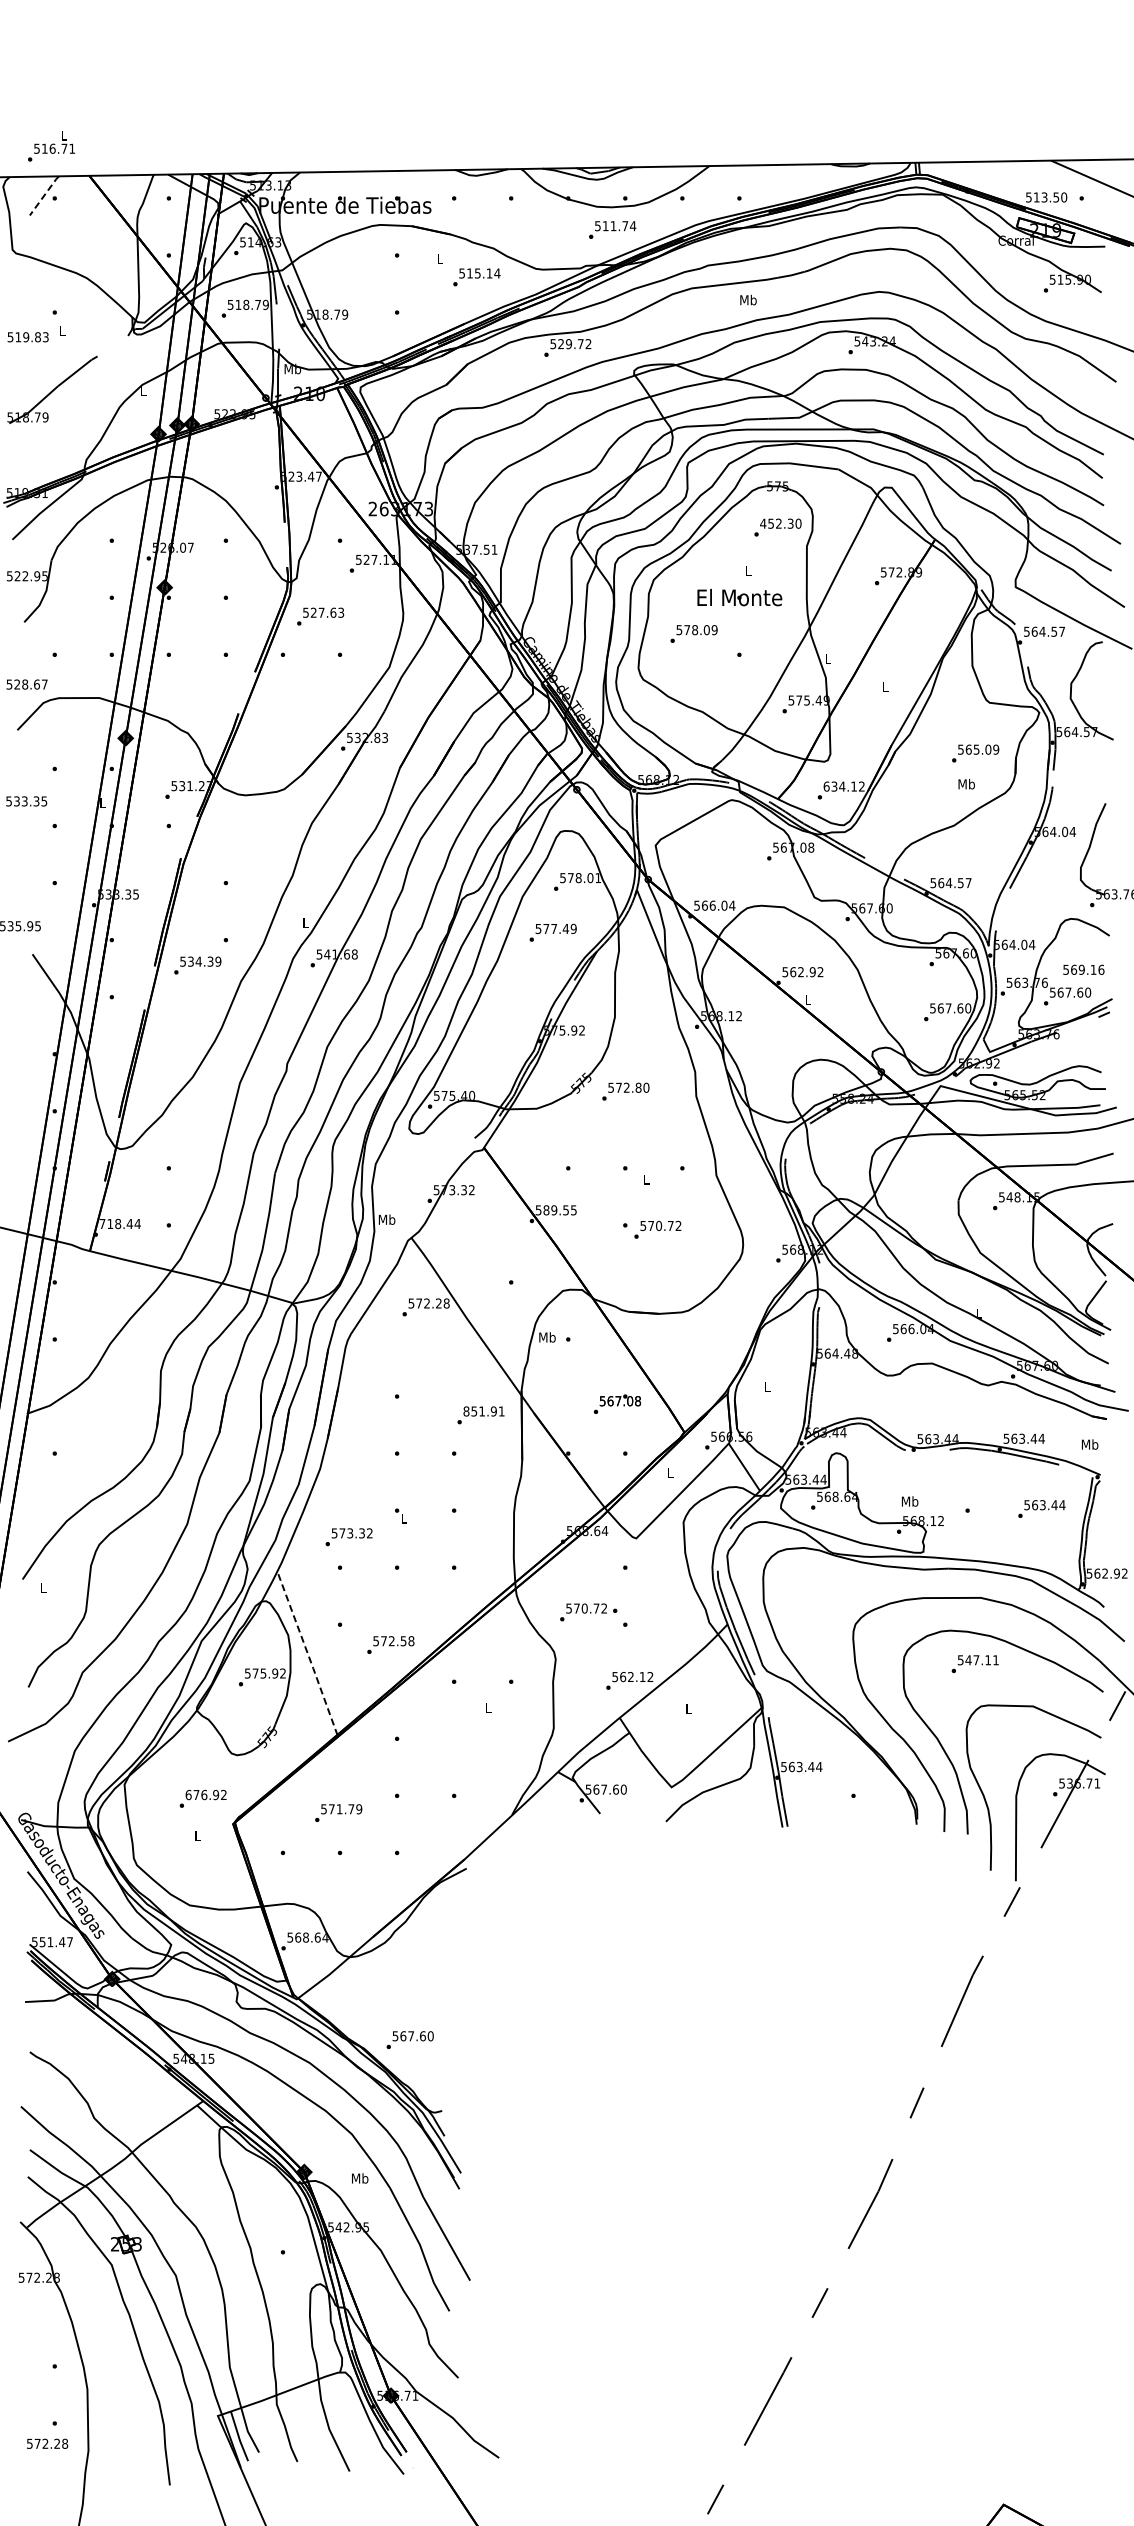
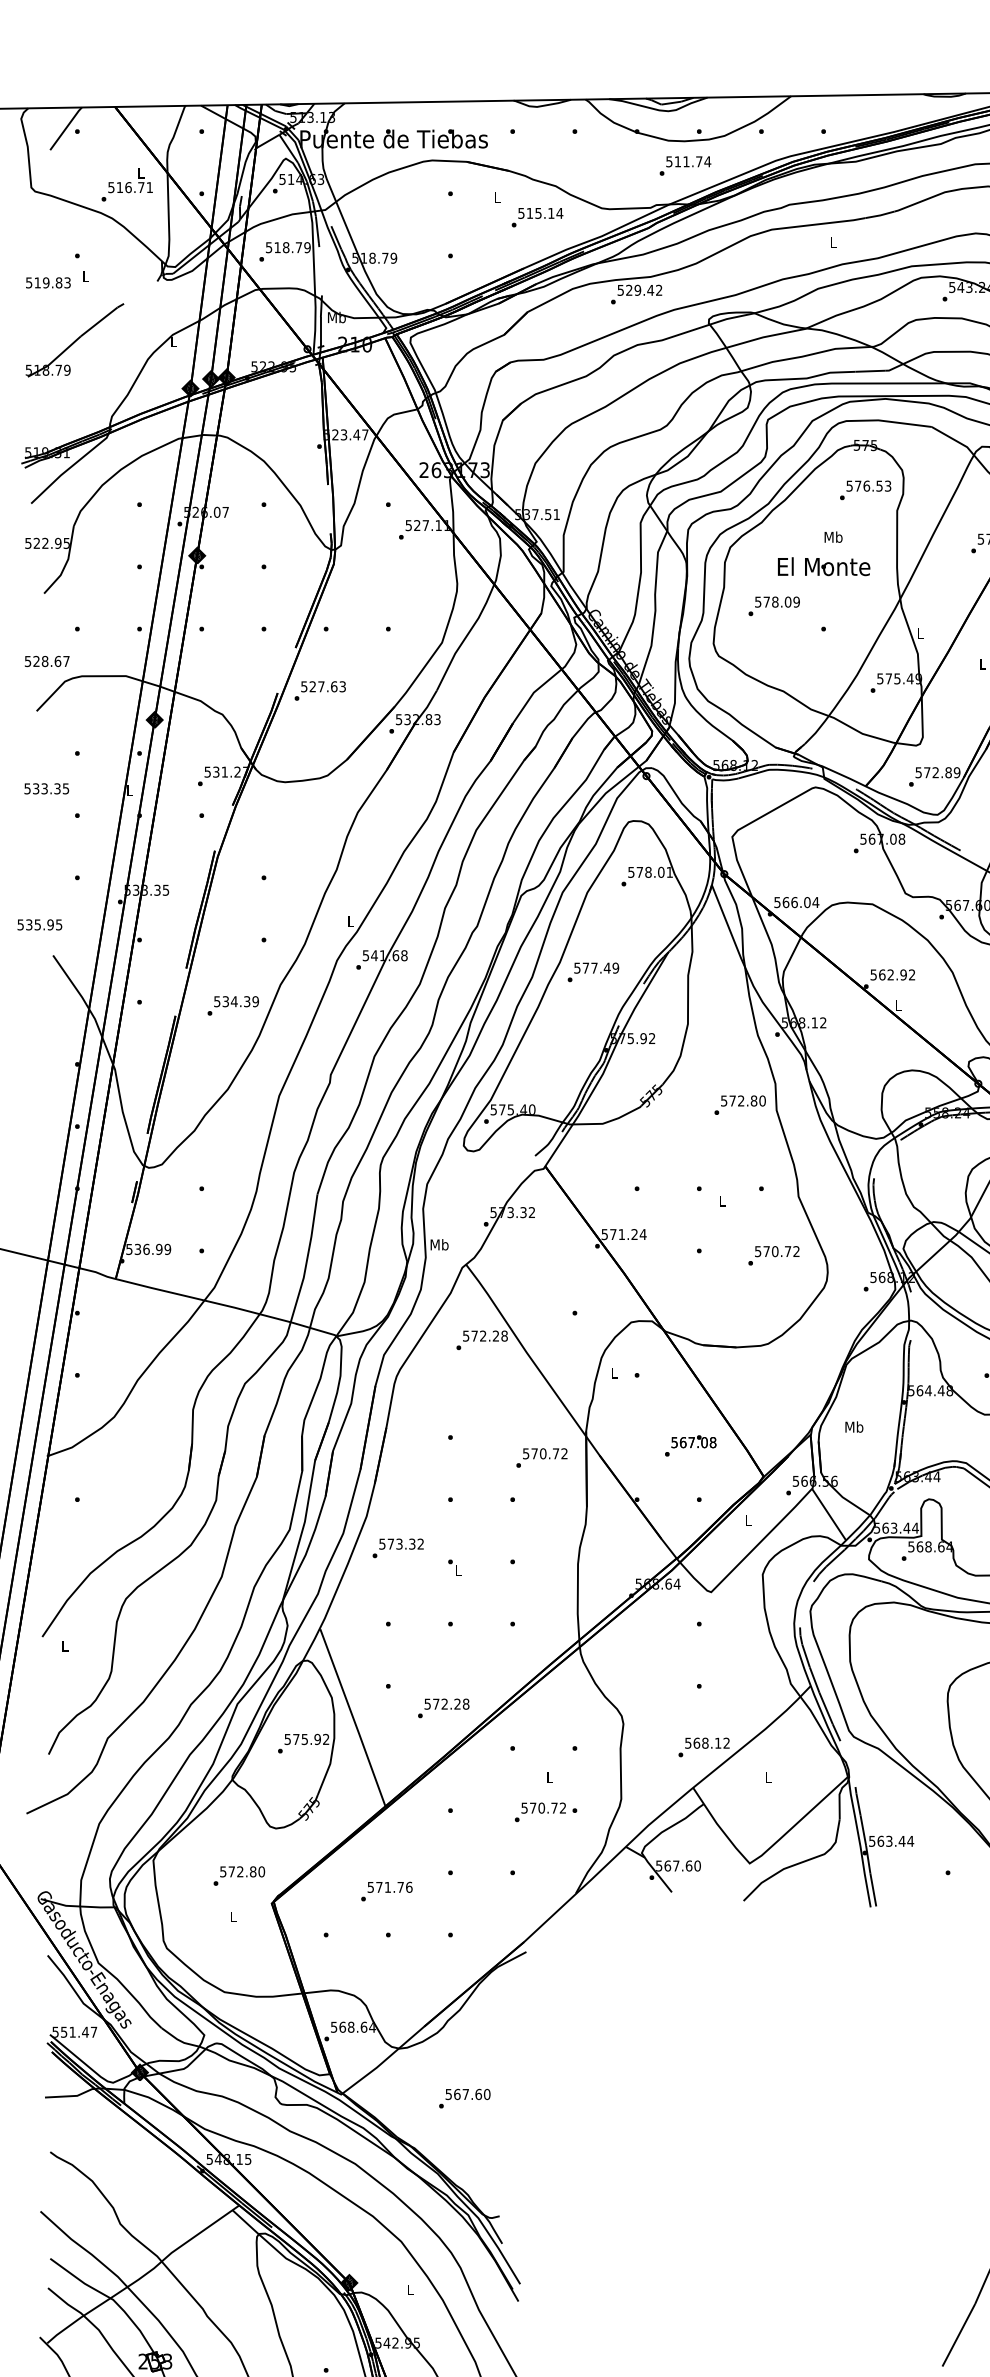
text: (51, 146) -> (127, 185), moved
line: (44, 195) -> (66, 128), dashed -> solid
text: (748, 299) -> (833, 241), Mb -> L
text: (580, 344) -> (650, 290), 529.72 -> 529.42
text: (780, 523) -> (868, 485), 452.30 -> 576.53
text: (748, 570) -> (833, 537), L -> Mb
text: (320, 616) -> (320, 690), moved
text: (843, 786) -> (937, 772), 634.12 -> 572.89
text: (552, 932) -> (592, 972), moved
text: (197, 965) -> (232, 1005), moved
text: (625, 1091) -> (739, 1105), moved
text: (560, 1210) -> (628, 1234), 589.55 -> 571.24
text: (119, 1223) -> (147, 1248), 718.44 -> 536.99
text: (657, 1229) -> (773, 1255), moved
text: (547, 1337) -> (614, 1373), Mb -> L
text: (767, 1386) -> (854, 1426), L -> Mb
text: (483, 1411) -> (544, 1453), 851.91 -> 570.72
text: (348, 1537) -> (397, 1548), moved
text: (588, 1612) -> (545, 1812), moved
text: (403, 1641) -> (457, 1704), 572.58 -> 572.28
line: (308, 1654) -> (353, 1718), dashed -> solid
text: (630, 1677) -> (704, 1743), 562.12 -> 568.12
text: (205, 1794) -> (241, 1871), 676.92 -> 572.80
text: (359, 1809) -> (409, 1887), 571.79 -> 571.76
text: (409, 2039) -> (464, 2098), moved
text: (360, 2178) -> (410, 2289), Mb -> L

